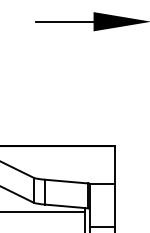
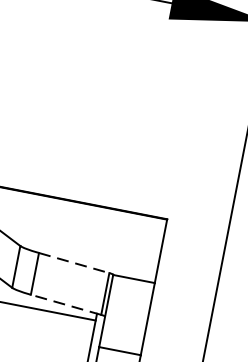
line: (67, 181) -> (75, 263), solid -> dashed
line: (66, 206) -> (65, 304), solid -> dashed

